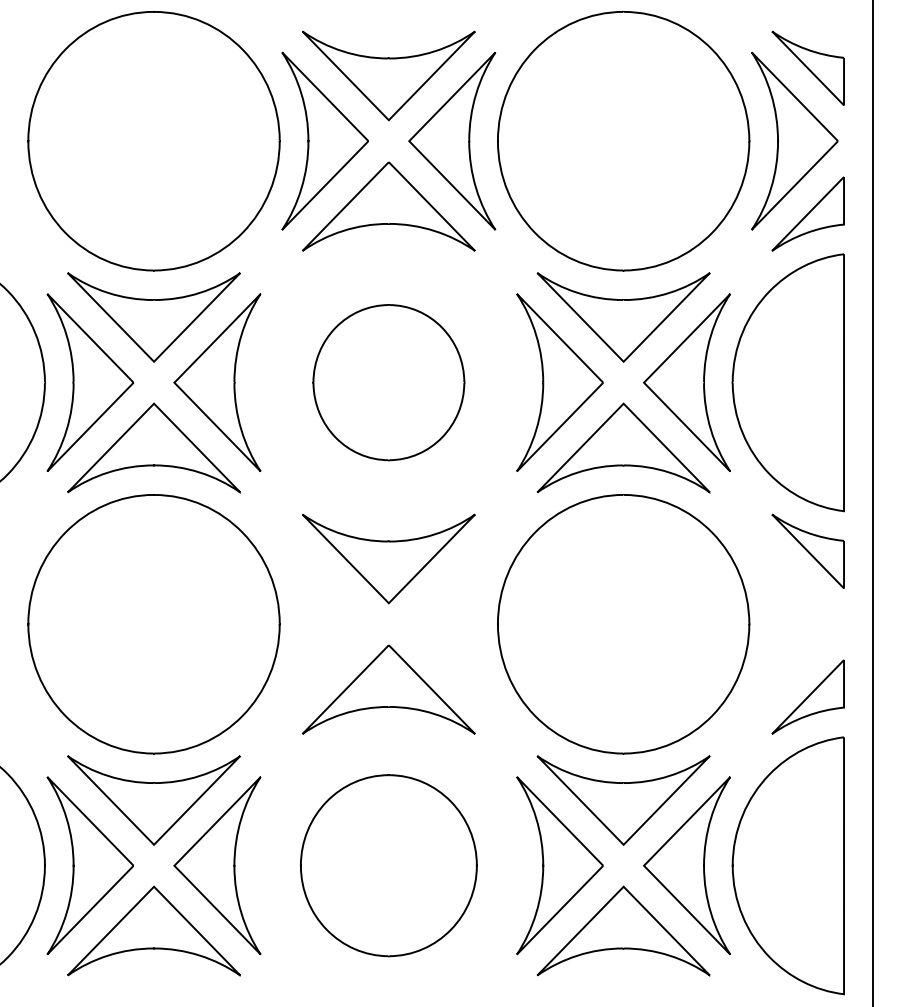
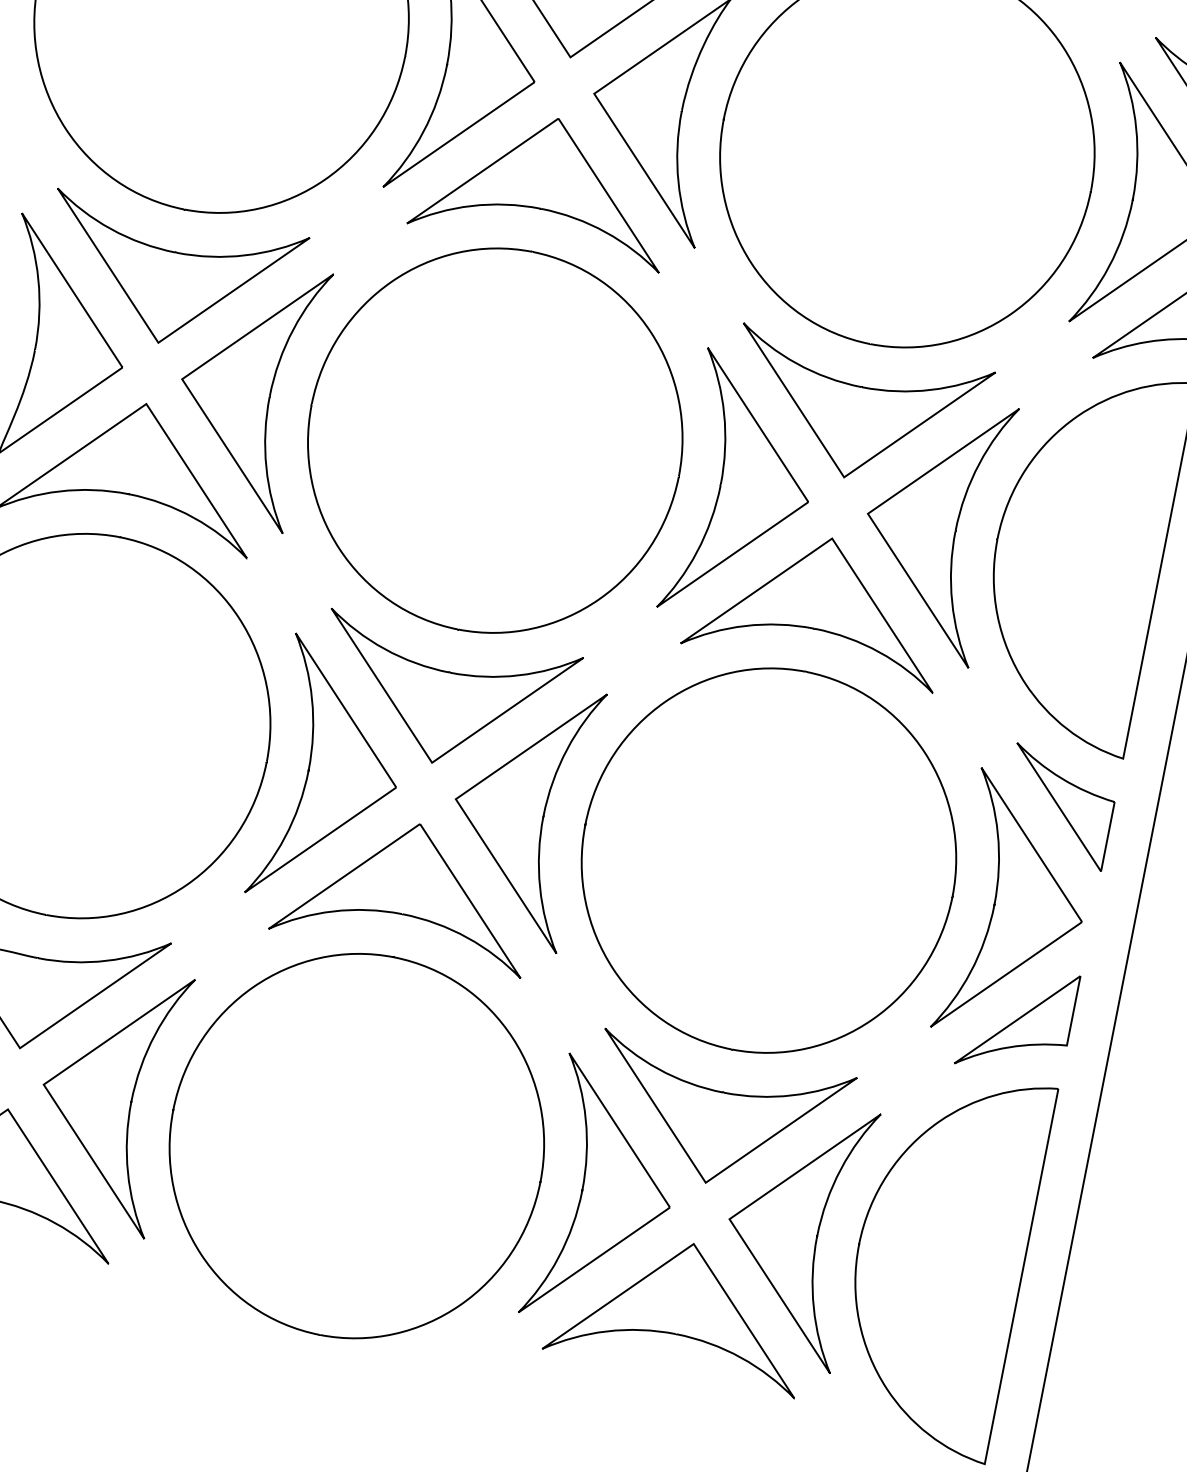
part: (388, 382) -> (494, 440), size x1.67
part: (324, 624) -> (332, 775), added
part: (452, 624) -> (518, 811), added
part: (794, 624) -> (1018, 909), added
part: (388, 865) -> (356, 1145), size x1.43

